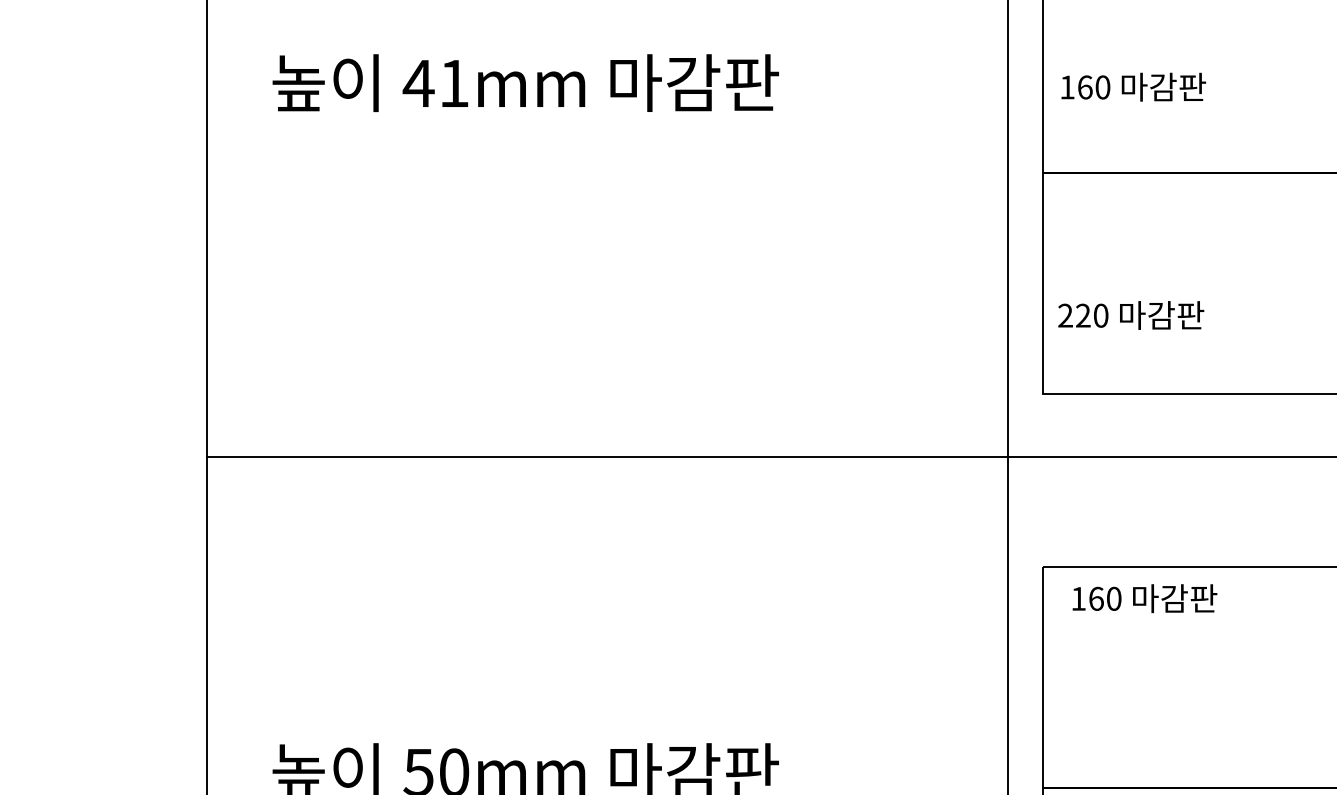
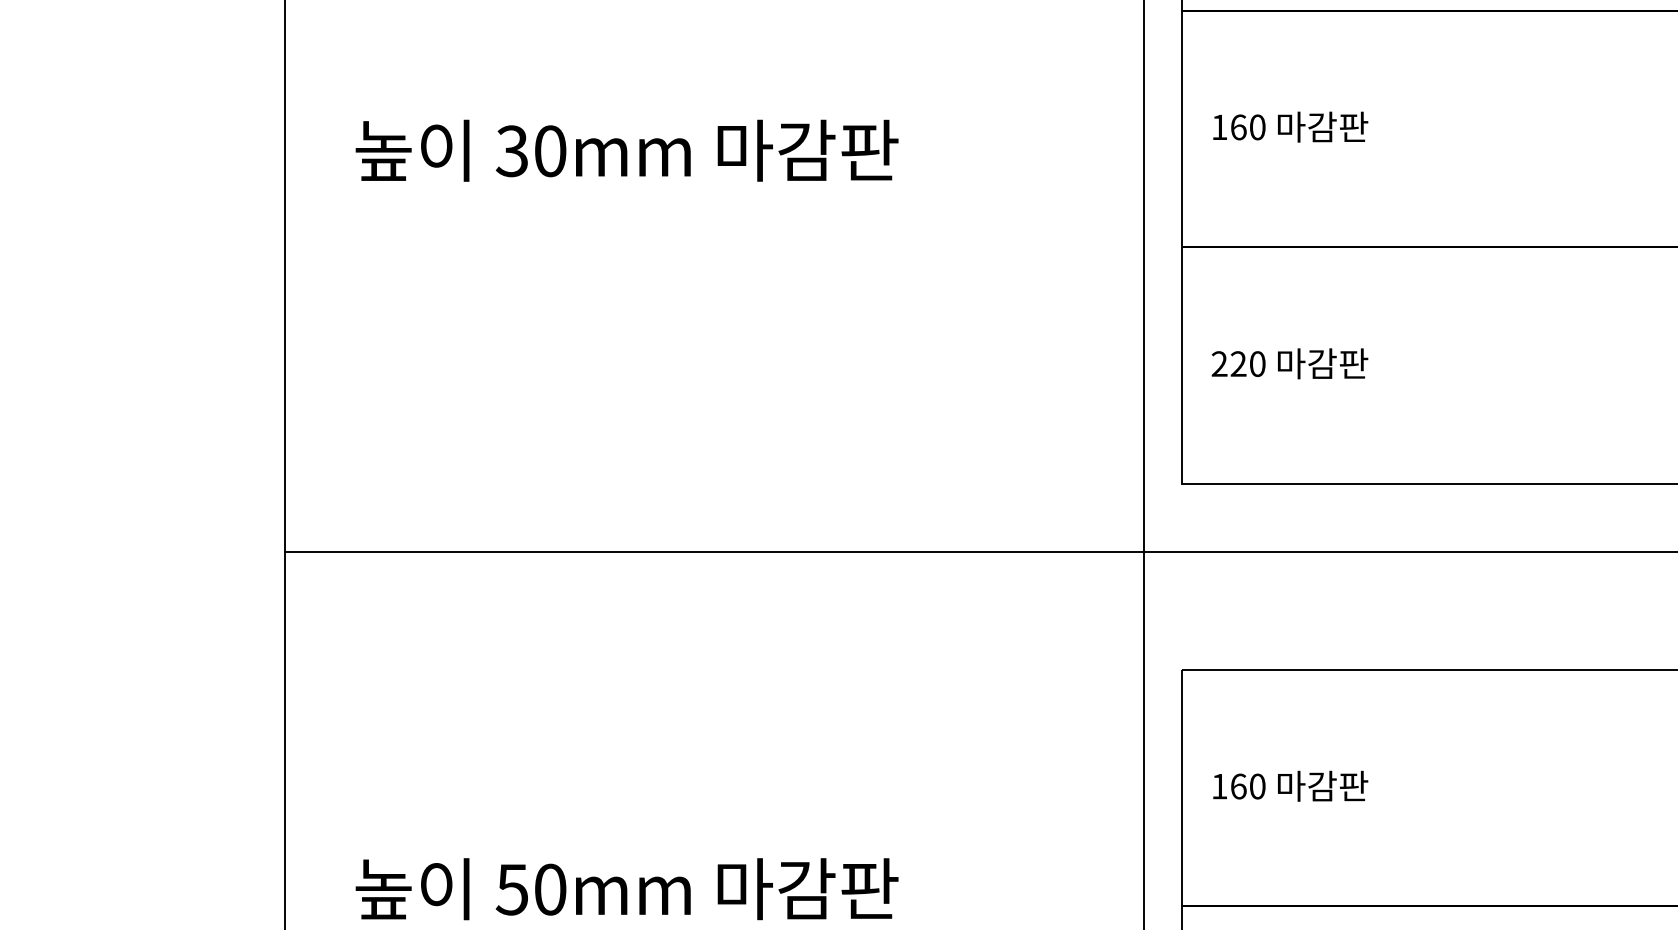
text: (435, 83) -> (530, 151), 41mm -> 30mm
text: (1133, 86) -> (1290, 126), moved
text: (1130, 315) -> (1289, 363), moved
text: (1144, 597) -> (1290, 785), moved

